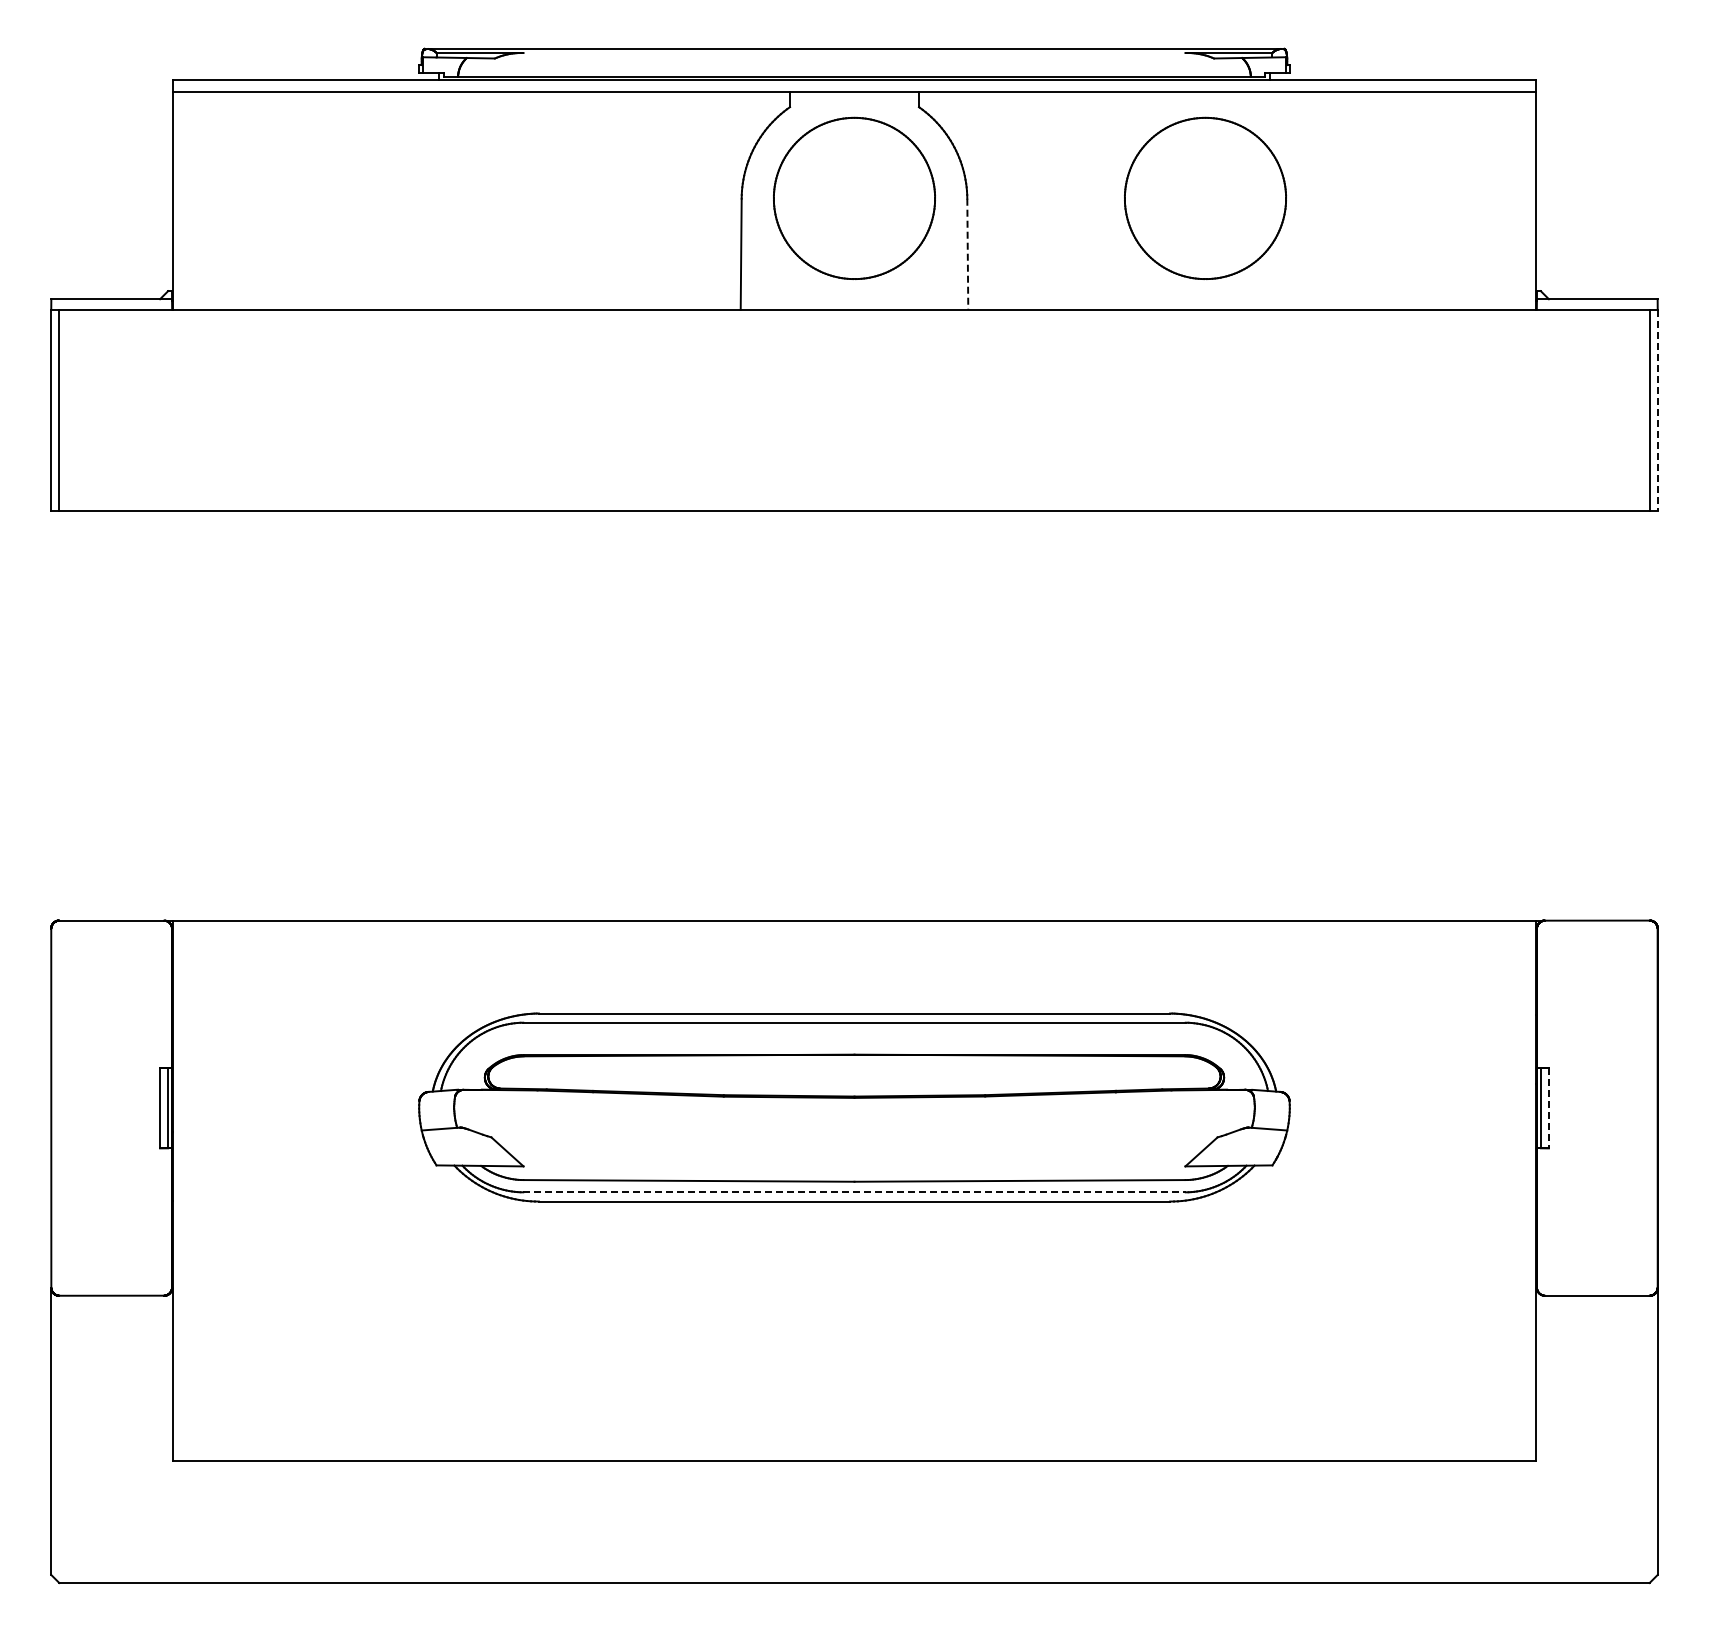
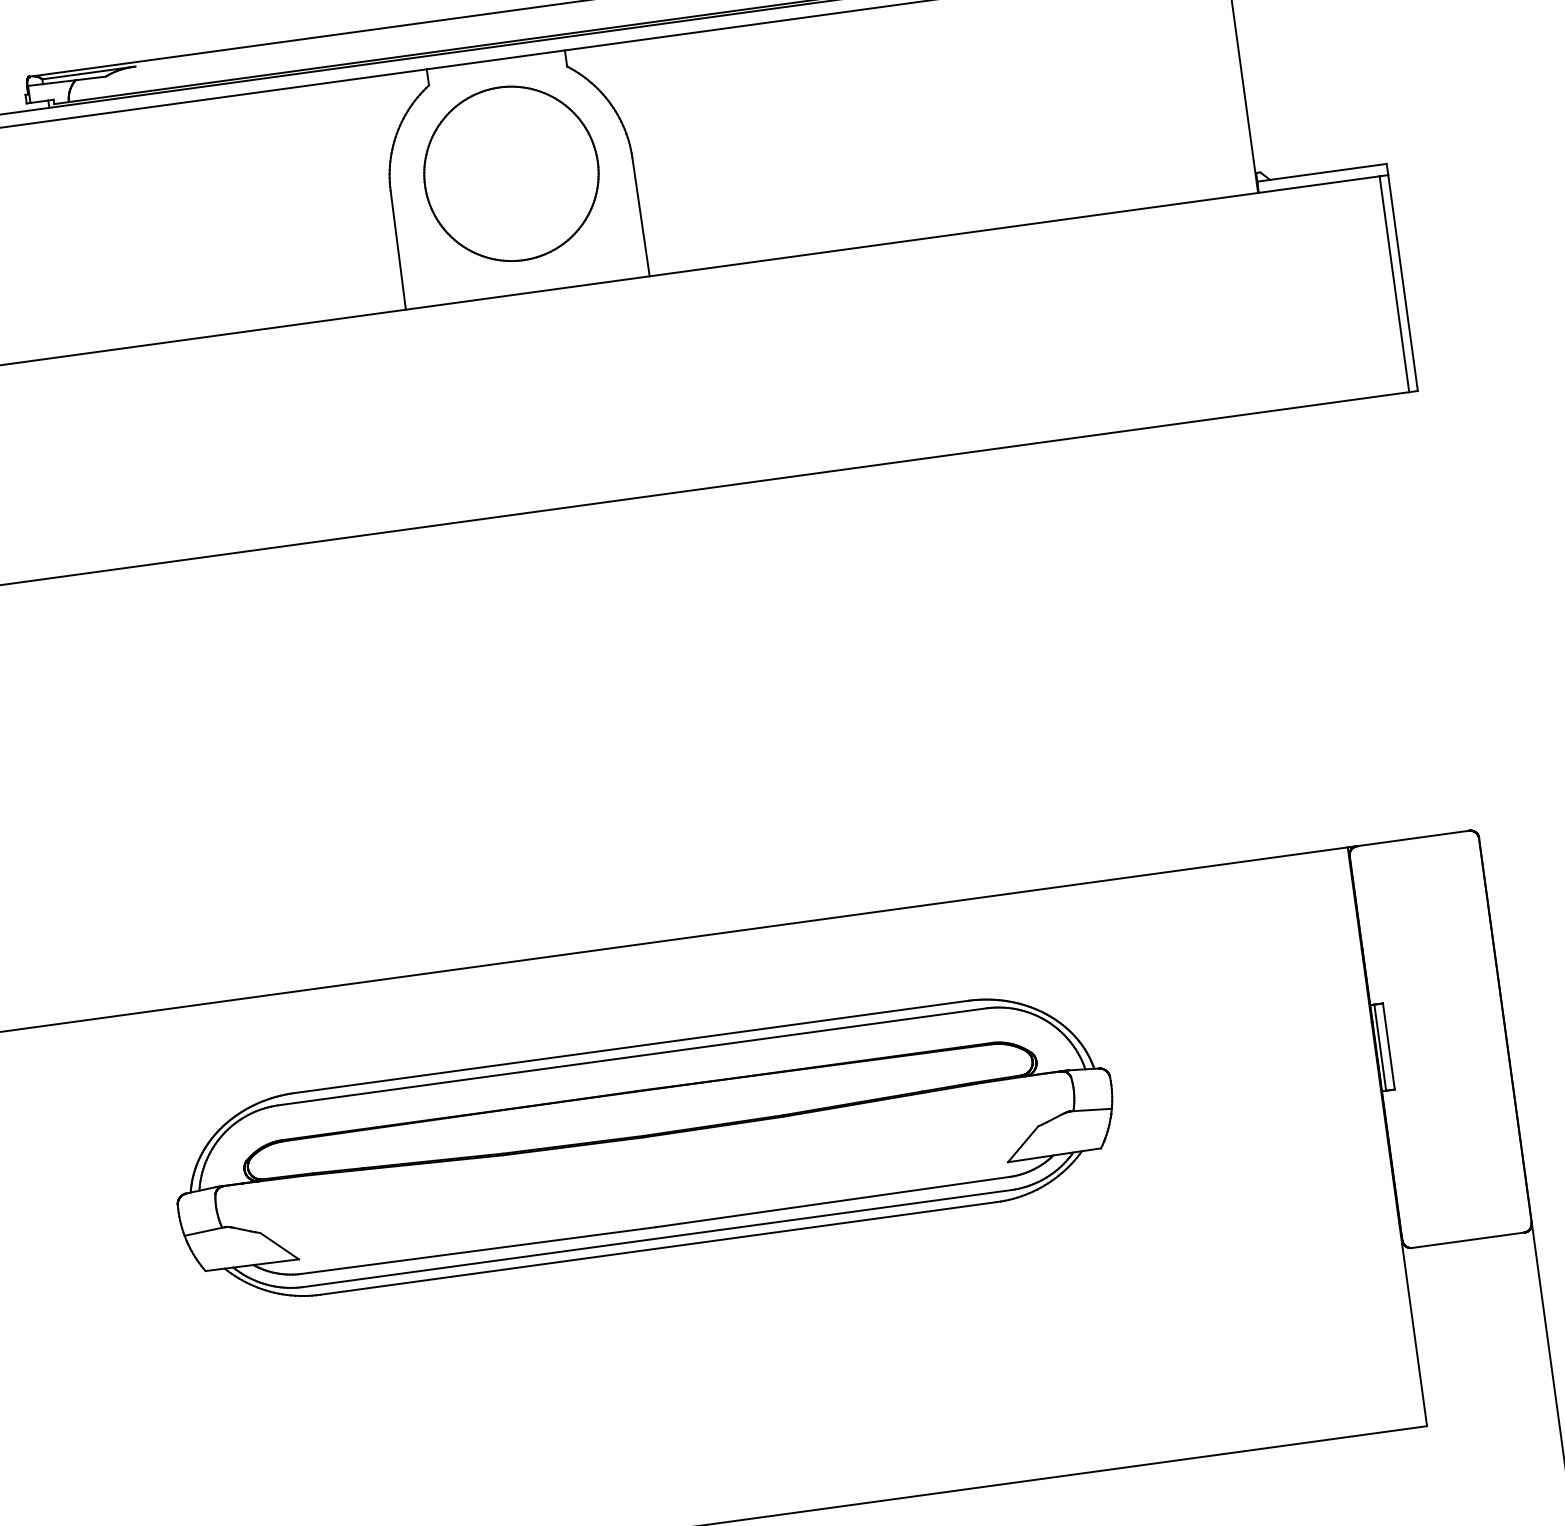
part: (1205, 197) -> (887, 121), removed
line: (967, 254) -> (640, 217), dashed -> solid
line: (1657, 410) -> (1402, 283), dashed -> solid
line: (1548, 1108) -> (1388, 1046), dashed -> solid
line: (854, 1192) -> (657, 1238), dashed -> solid

